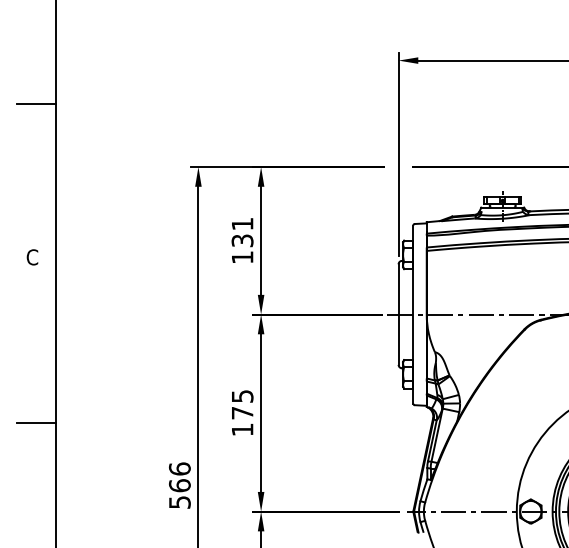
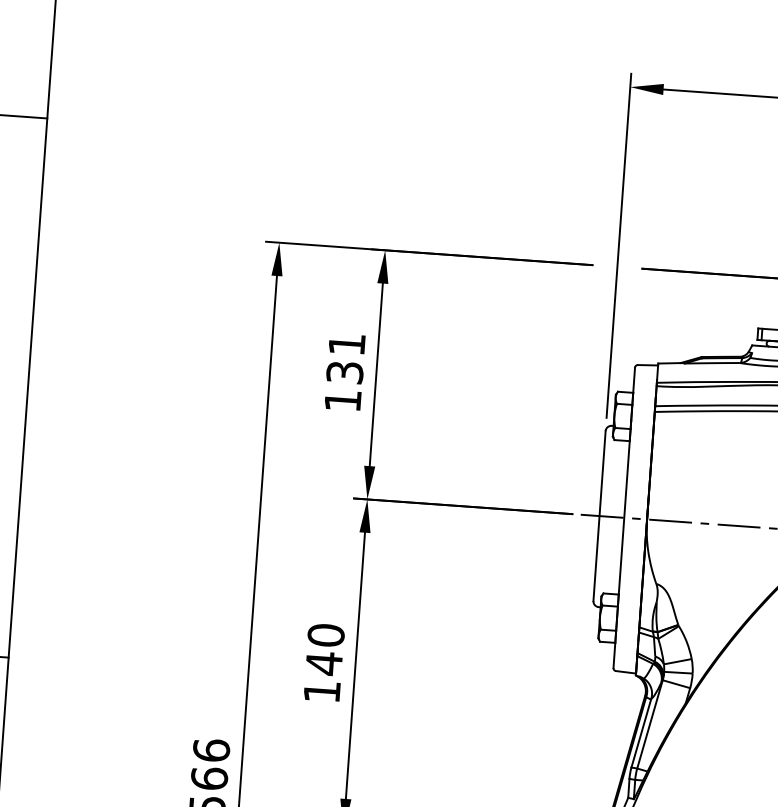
text: (242, 404) -> (325, 649), 175 -> 140

